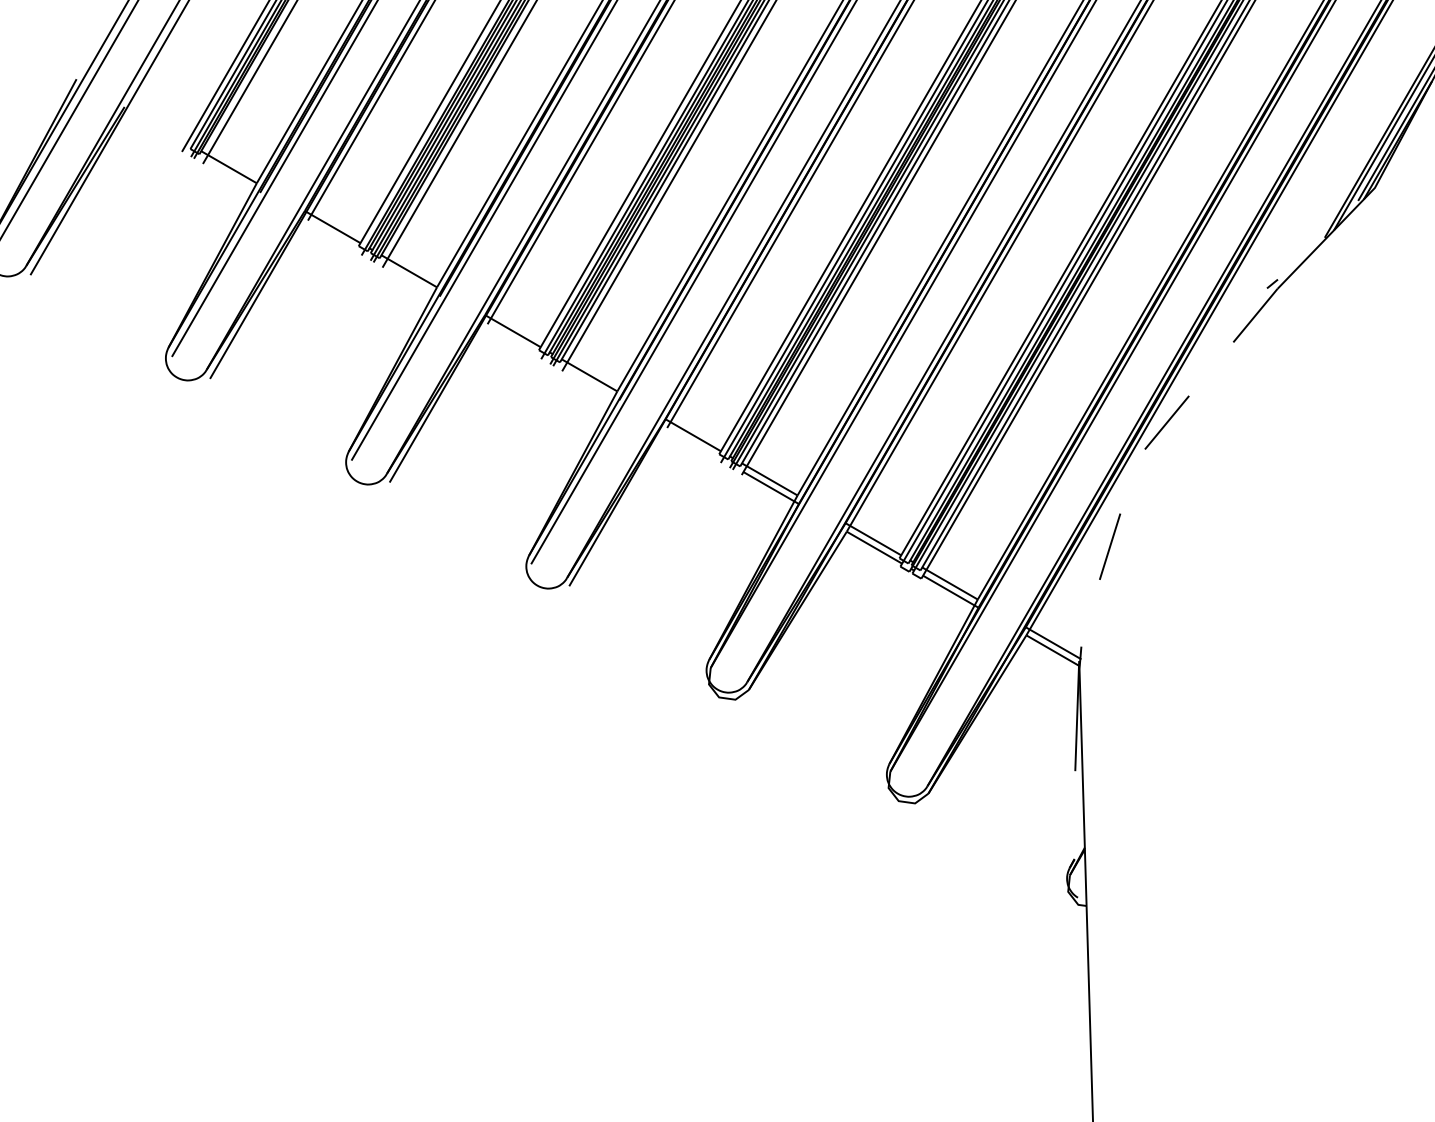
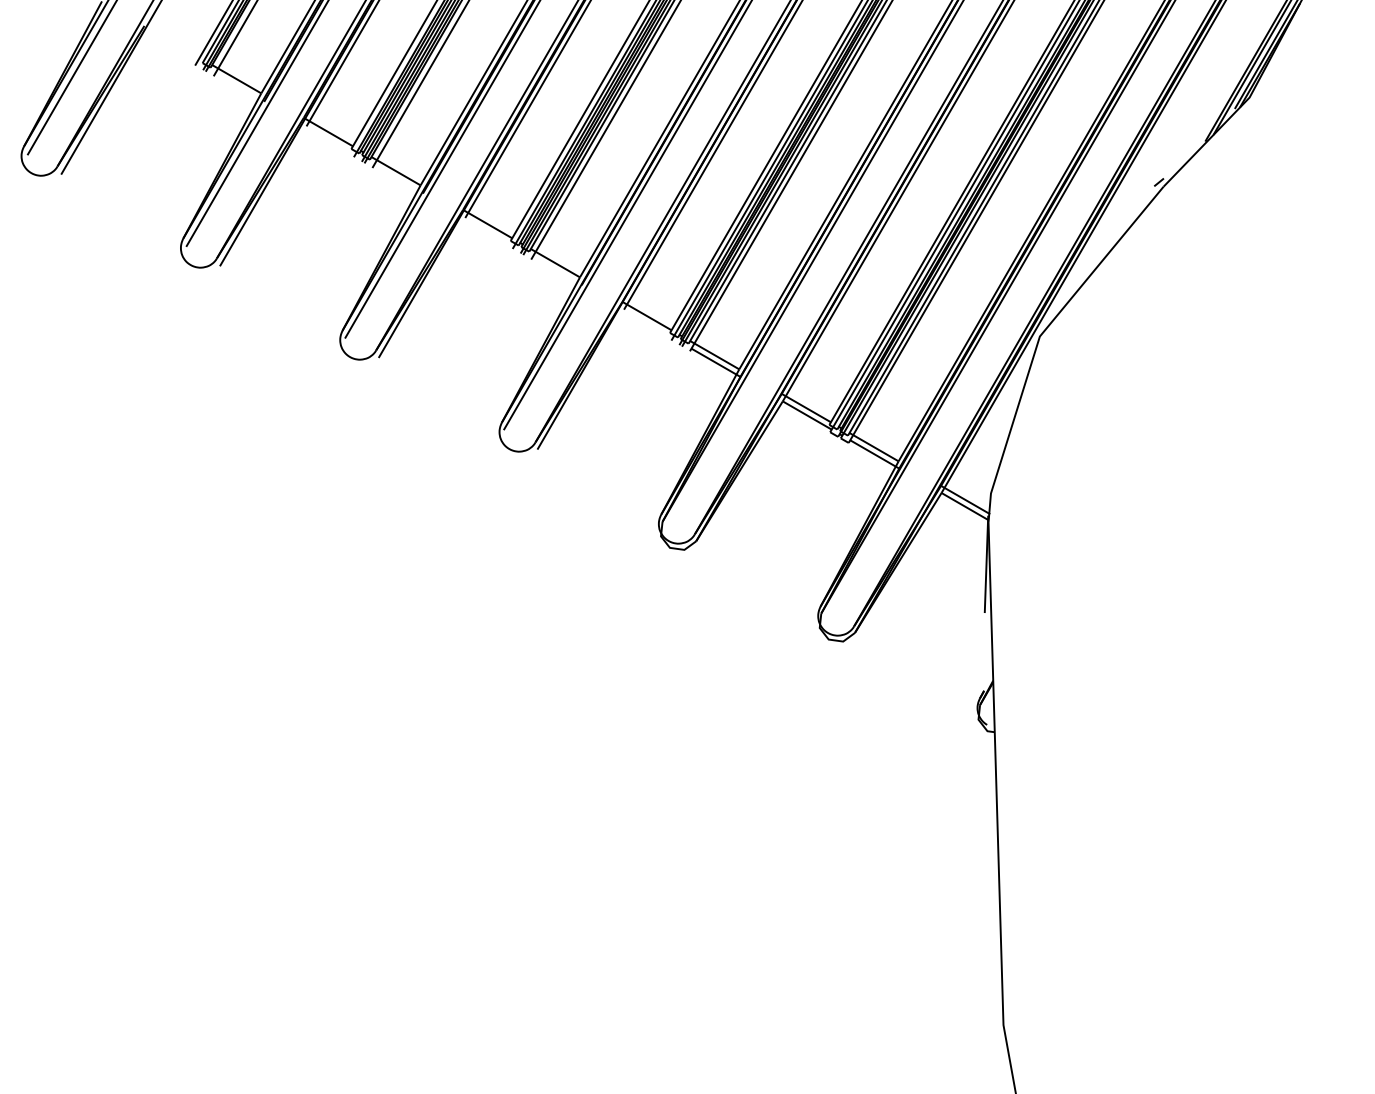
line: (1137, 458) -> (1039, 336), dashed -> solid

